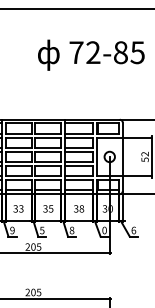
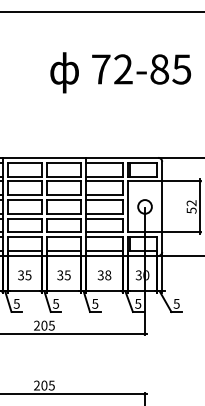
text: (21, 208) -> (28, 274), 33 -> 35
text: (12, 230) -> (16, 303), 9 -> 5
text: (72, 230) -> (95, 303), 8 -> 5
text: (104, 230) -> (138, 303), 0 -> 5
text: (133, 230) -> (176, 303), 6 -> 5

